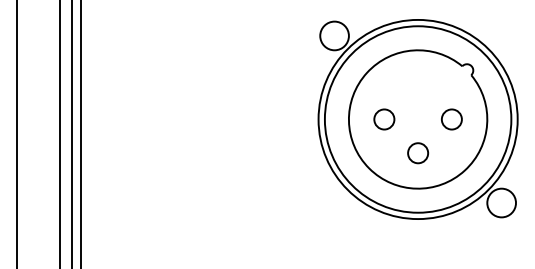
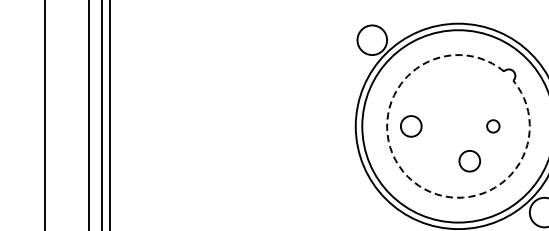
circle: (384, 119) -> (411, 126), moved
circle: (451, 119) -> (492, 126), size x0.6
circle: (418, 153) -> (470, 161), moved
arc: (369, 168) -> (408, 176), solid -> dashed

